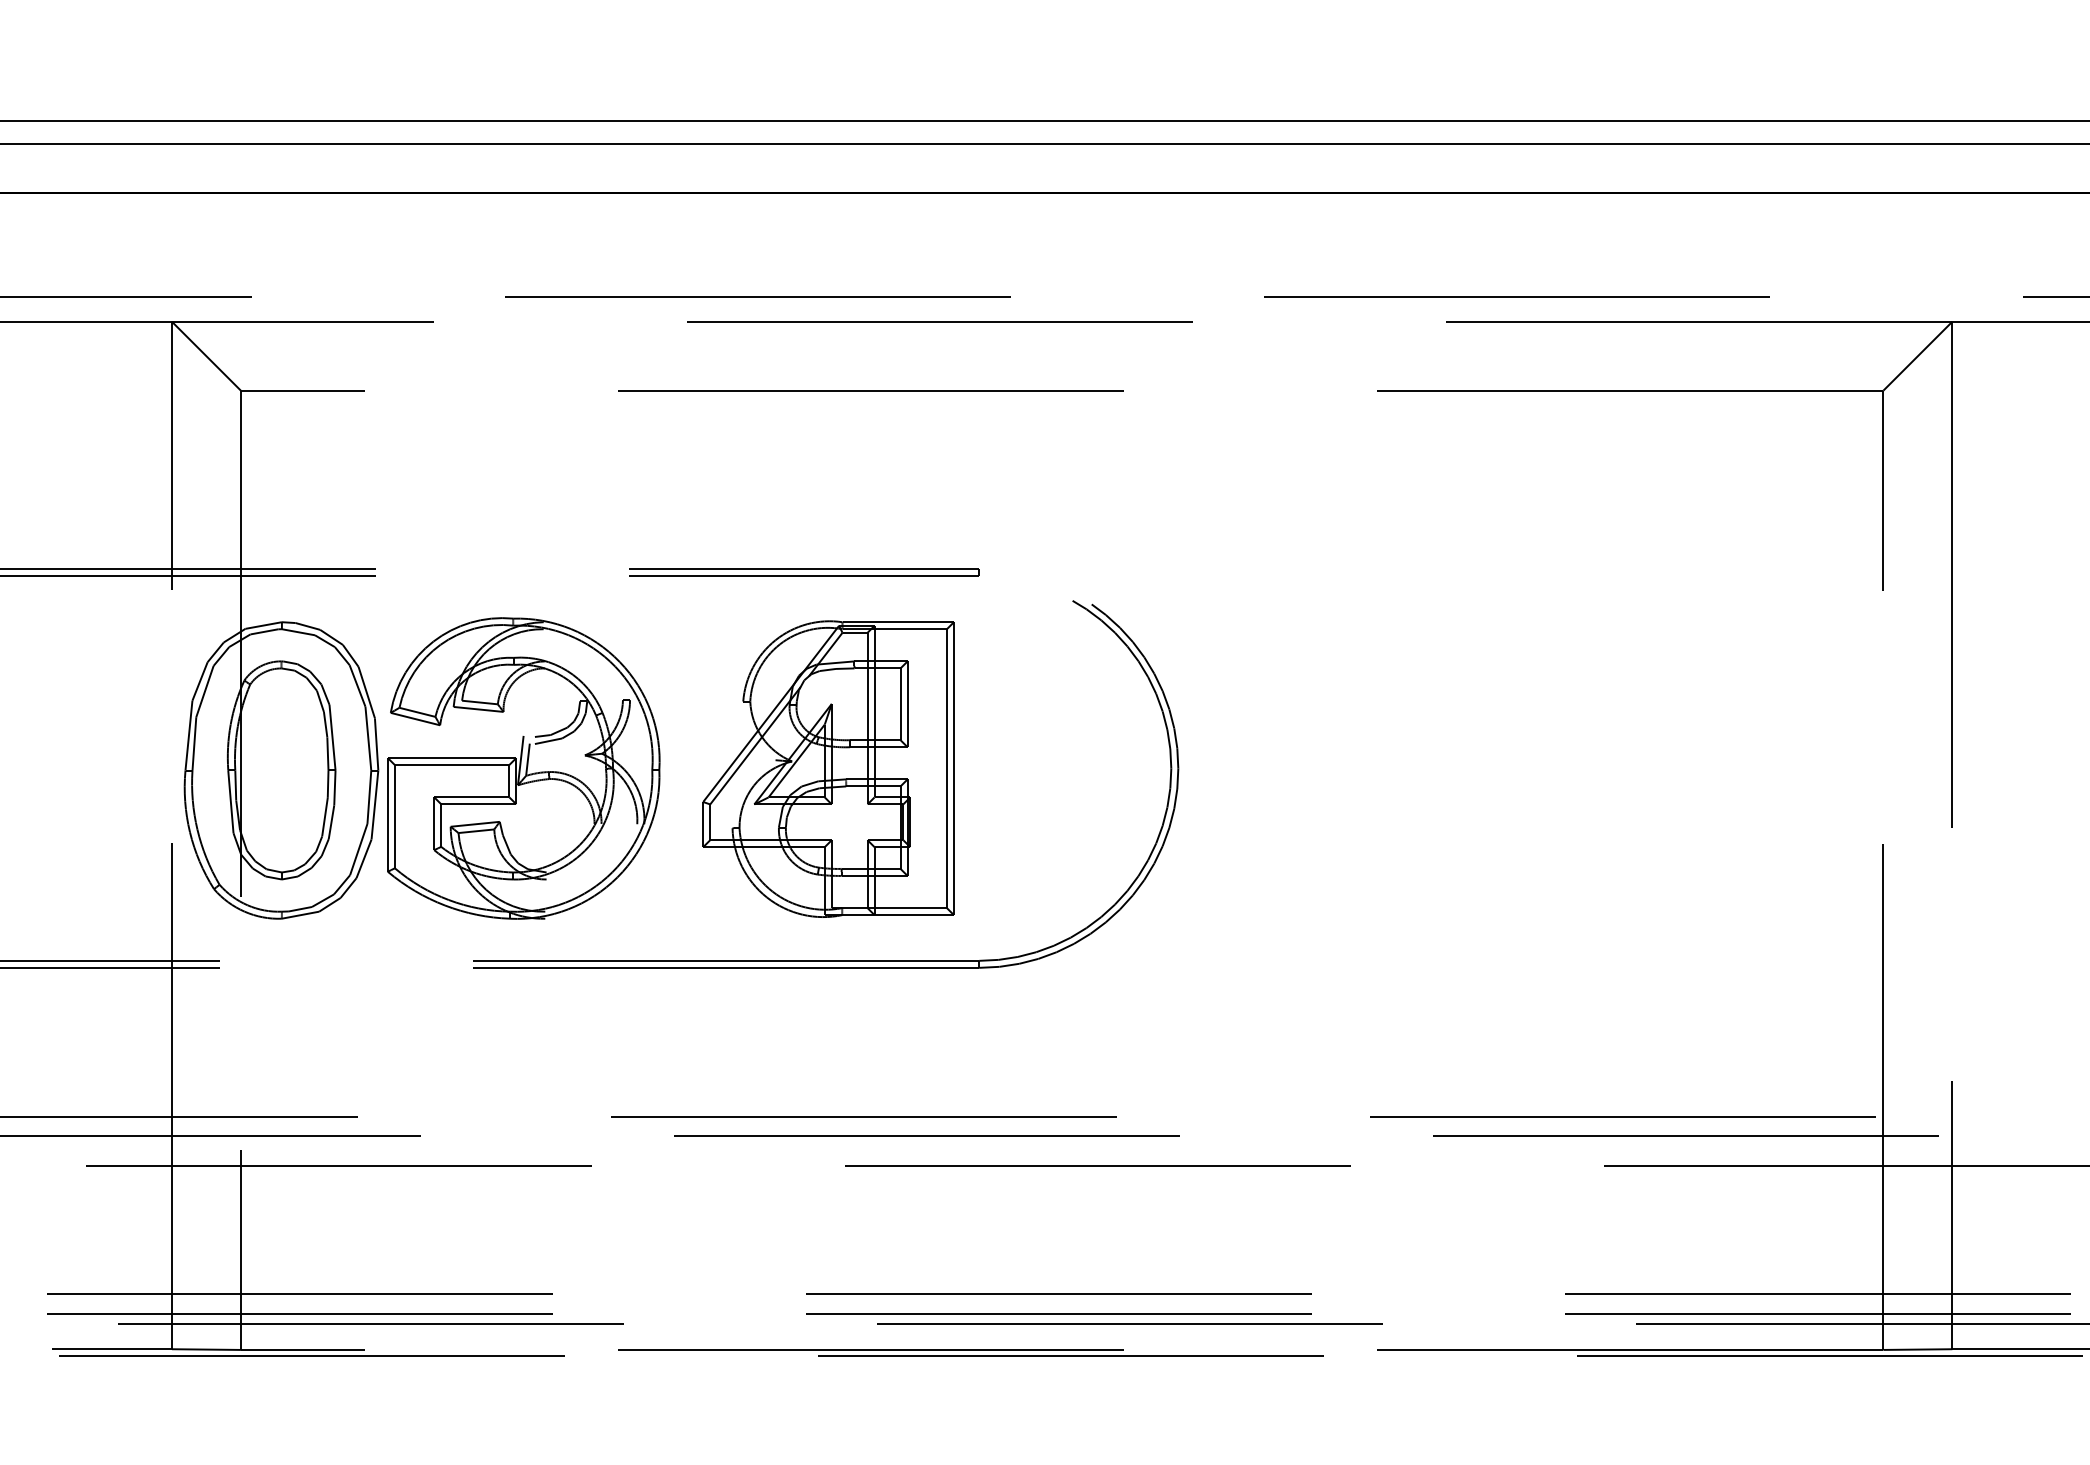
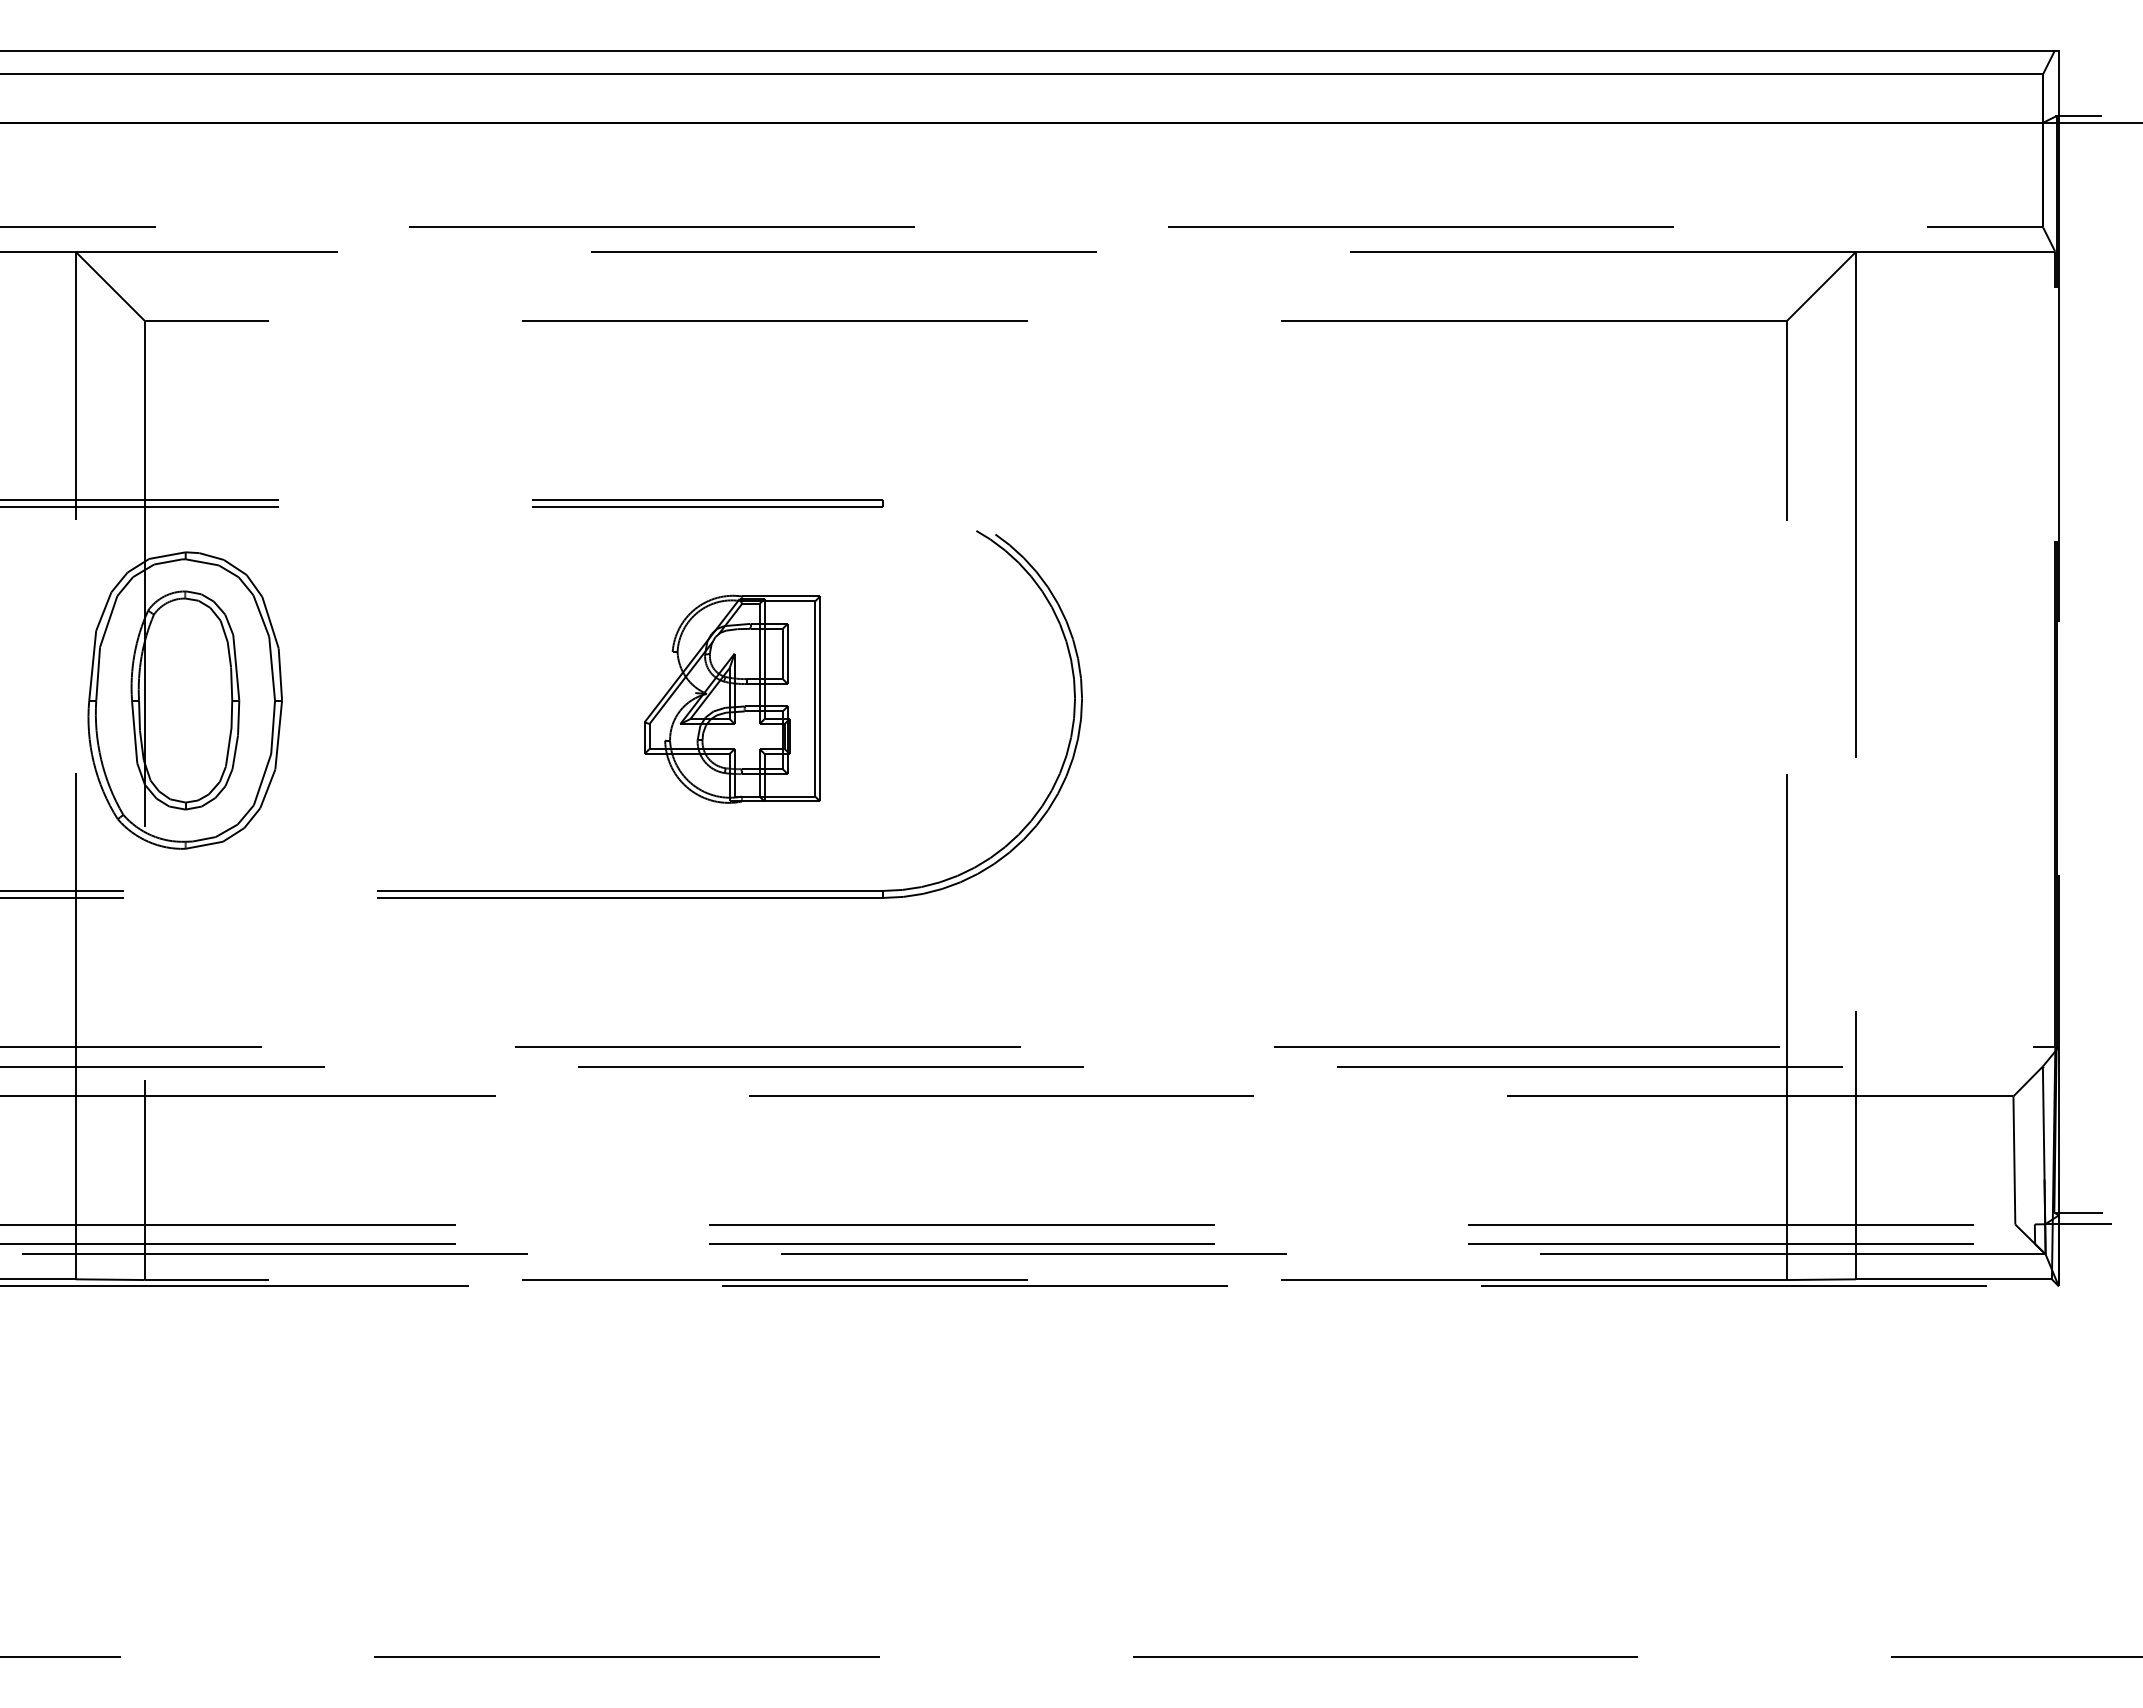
part: (523, 768) -> (427, 698), removed
part: (828, 769) -> (732, 699), size x0.7

